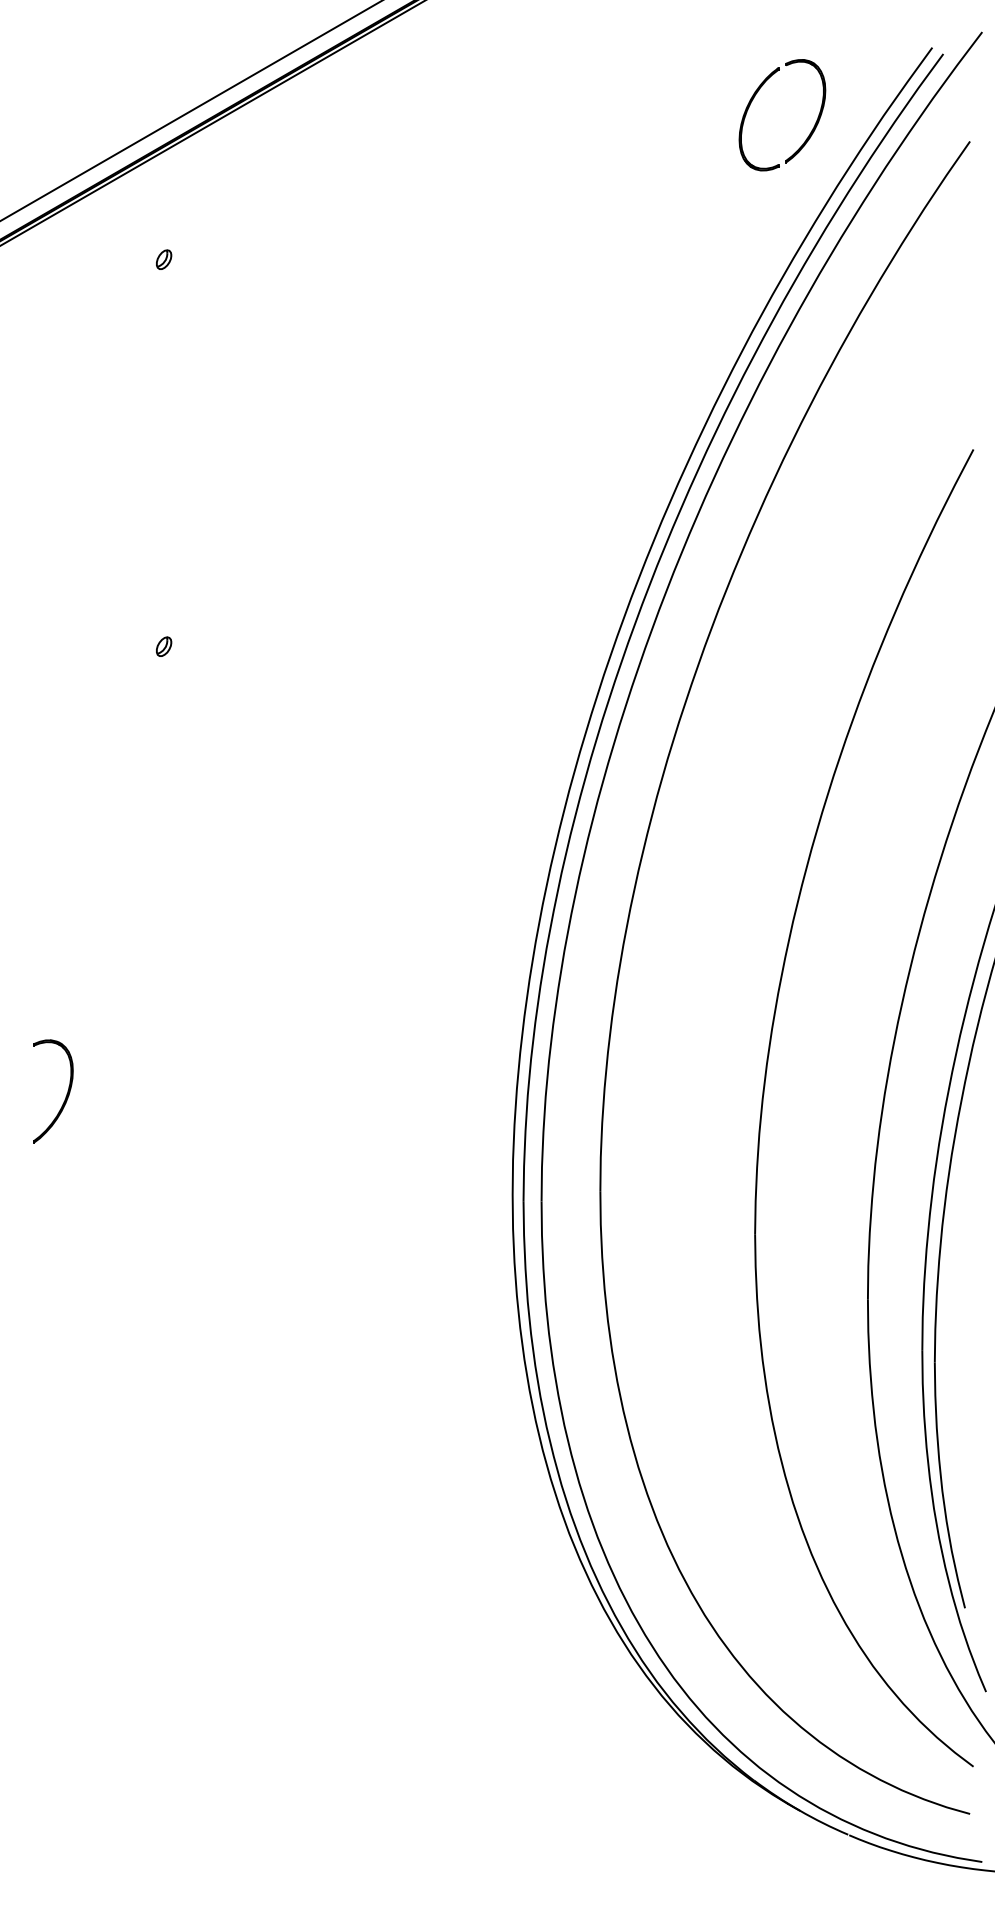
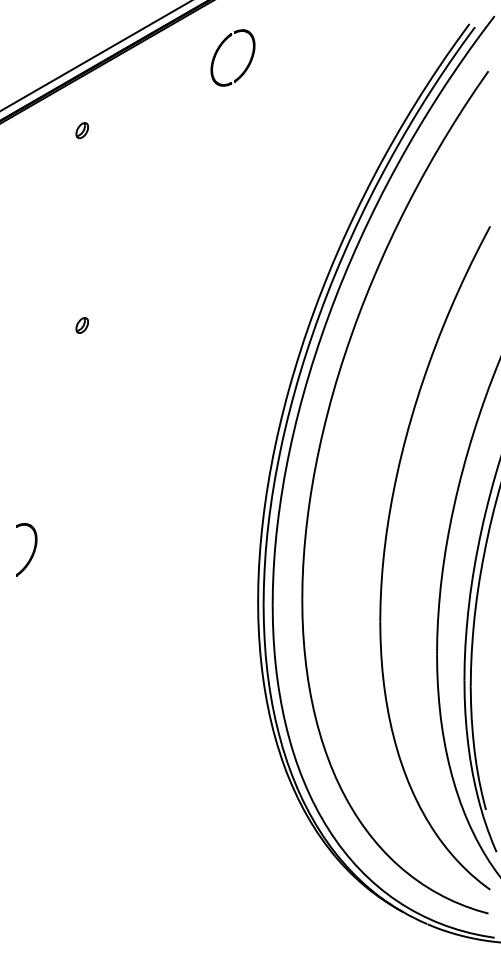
part: (753, 102) -> (218, 51), moved
part: (163, 259) -> (82, 130), size x1.6
part: (163, 646) -> (82, 325), size x1.6

